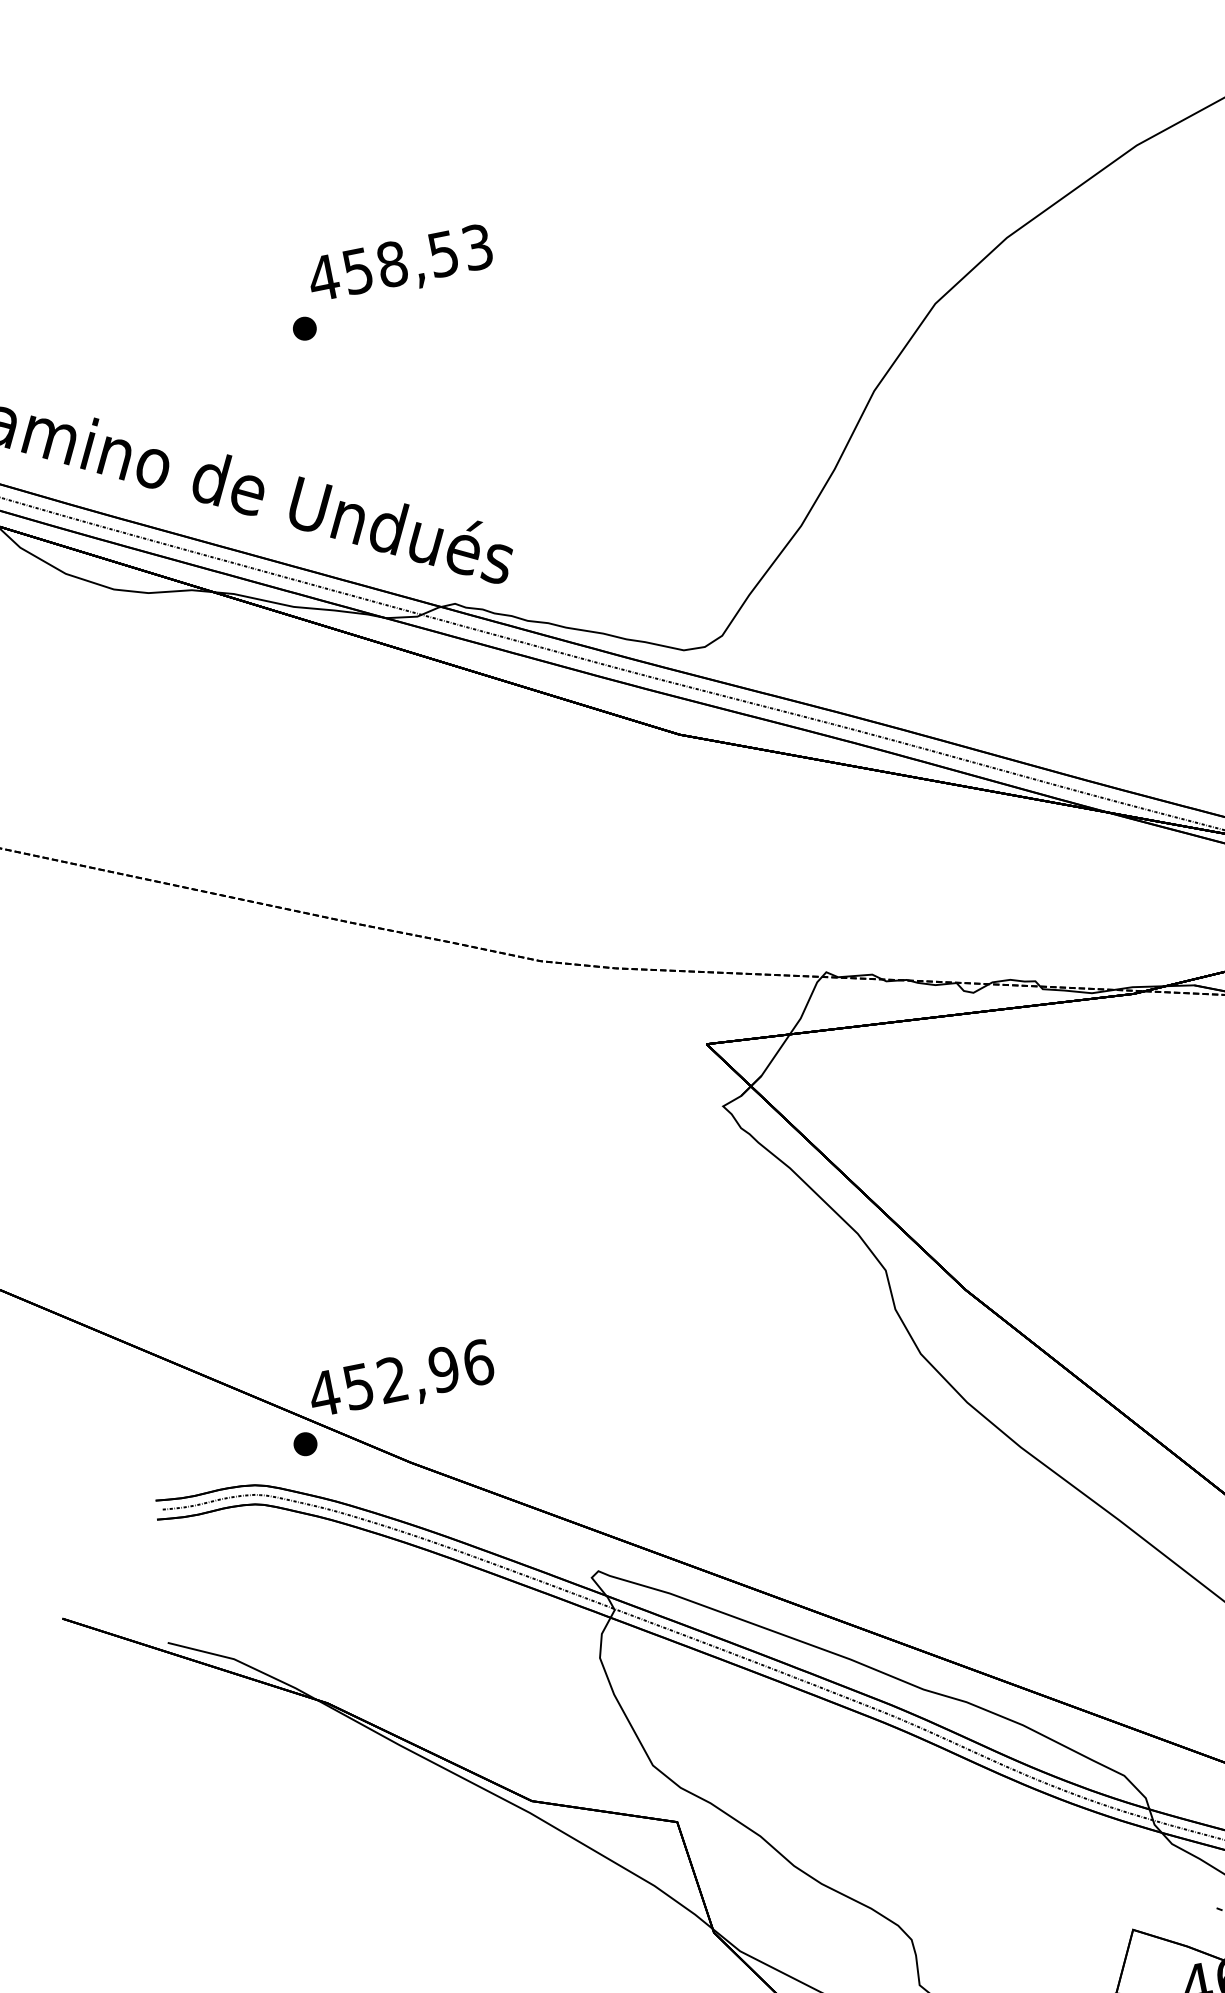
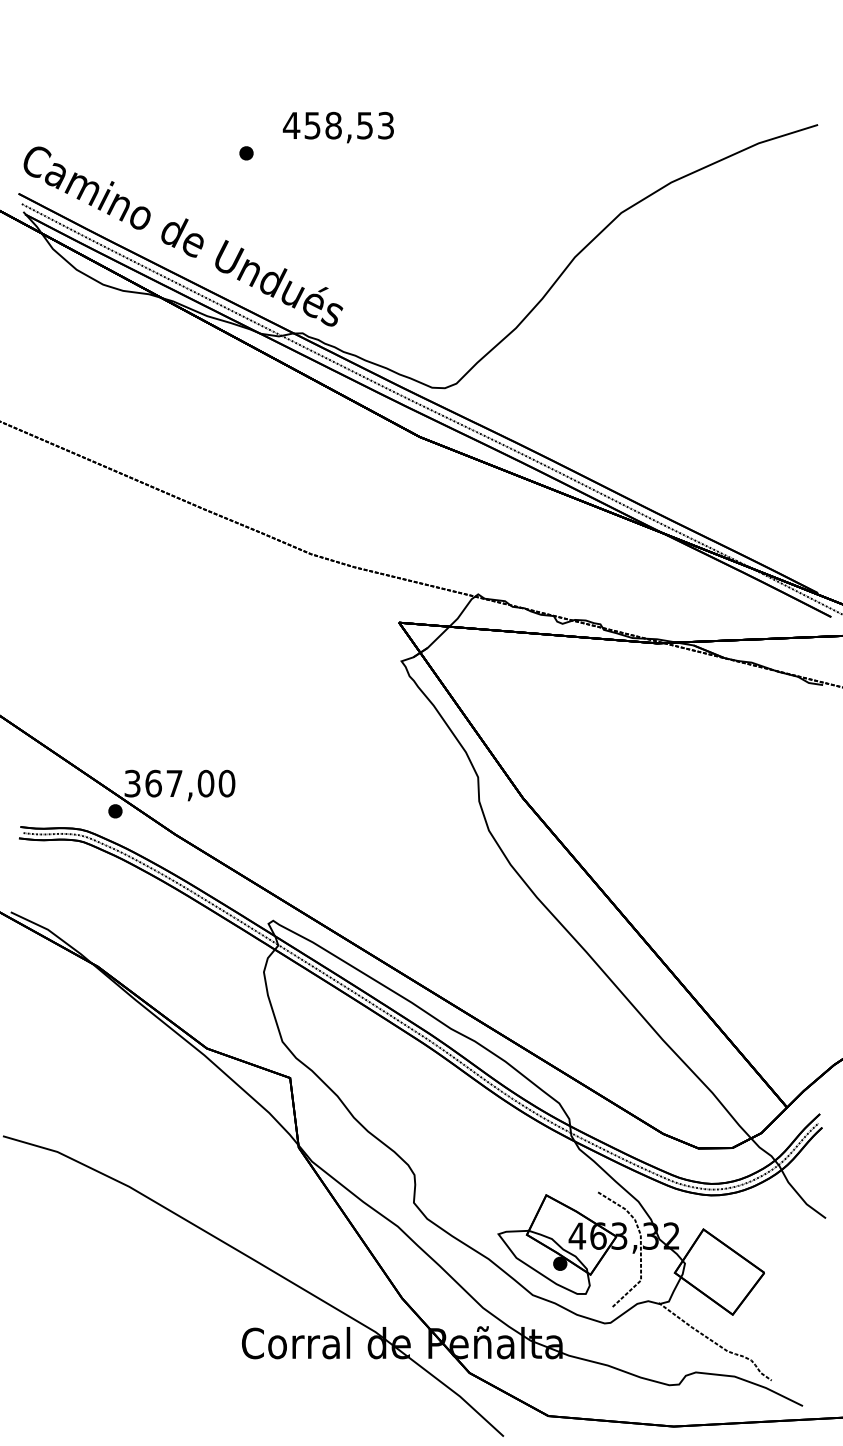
text: (399, 266) -> (337, 127), moved
text: (400, 1377) -> (179, 783), 452,96 -> 367,00

